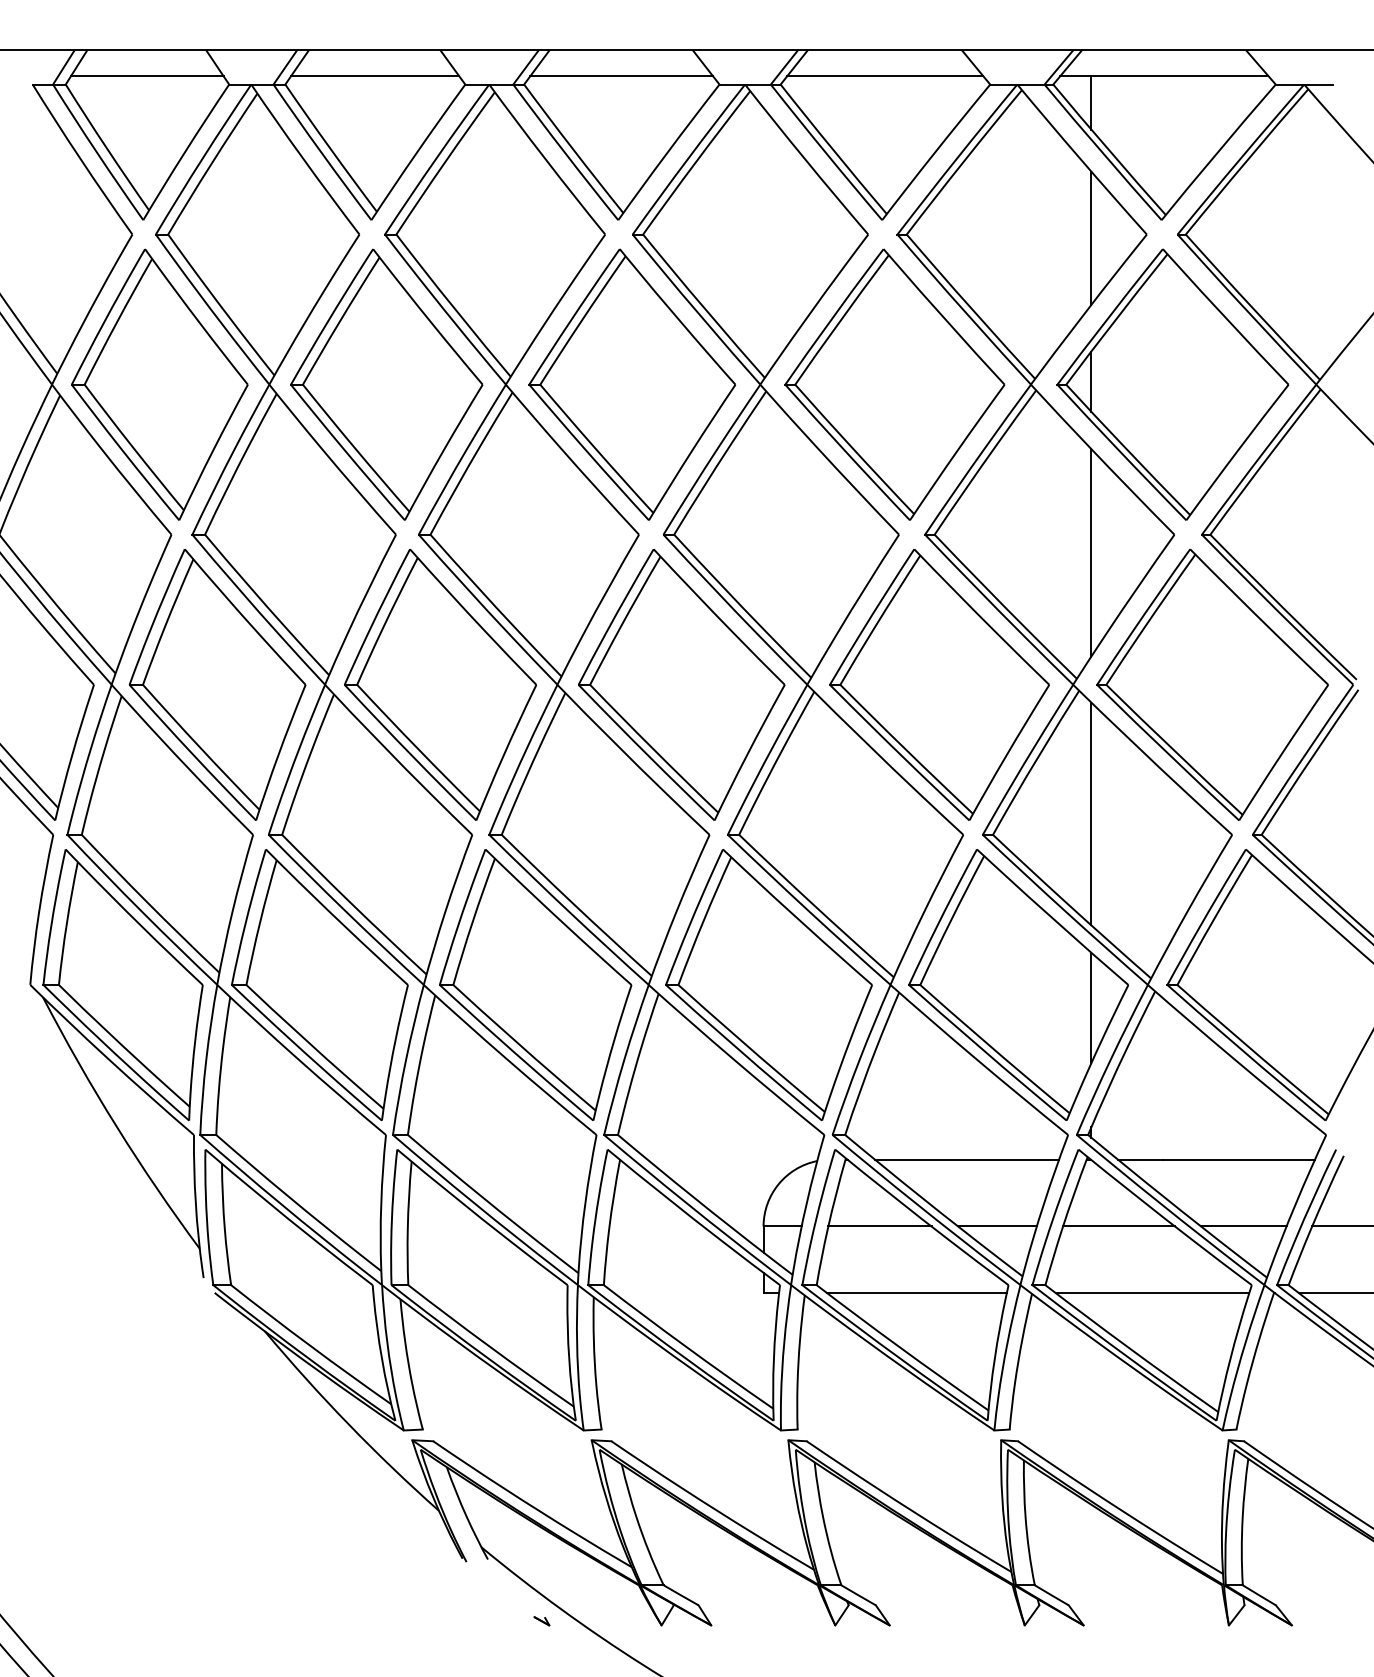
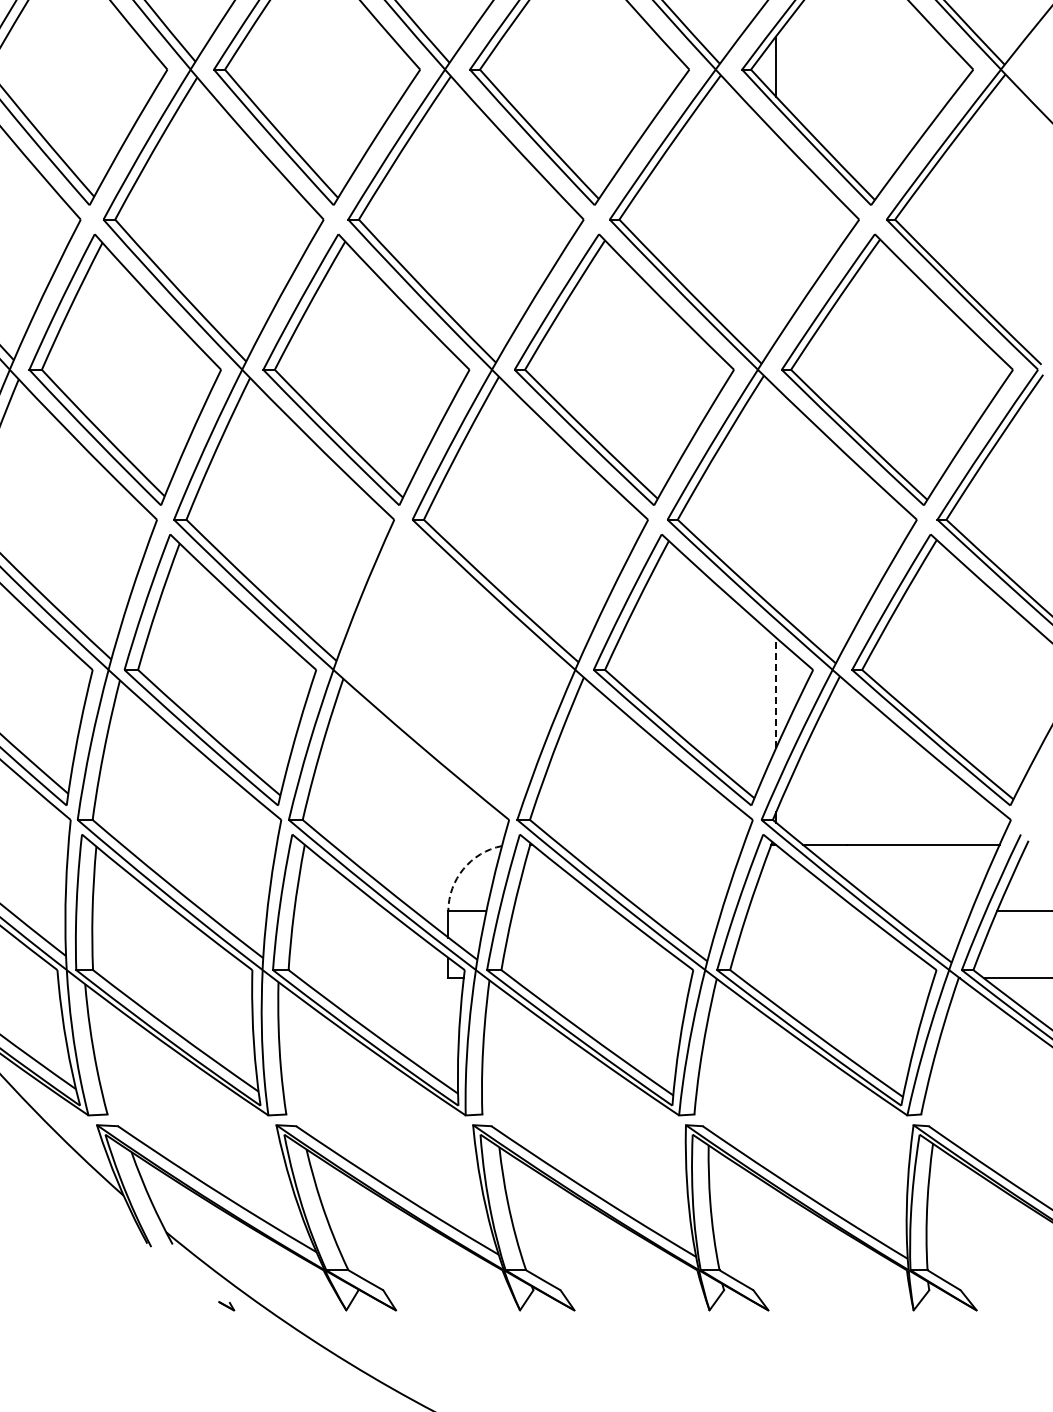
line: (1091, 552) -> (776, 237), removed
line: (1091, 813) -> (776, 498), removed
part: (768, 985) -> (453, 670), removed
line: (1091, 1007) -> (776, 692), solid -> dashed
line: (967, 1159) -> (652, 844), removed
arc: (778, 1184) -> (463, 869), solid -> dashed
line: (879, 1226) -> (564, 911), removed
line: (997, 1226) -> (682, 911), removed
line: (1119, 1226) -> (804, 911), removed
line: (1243, 1226) -> (928, 911), removed
line: (916, 1293) -> (601, 978), removed
line: (1152, 1293) -> (837, 978), removed

